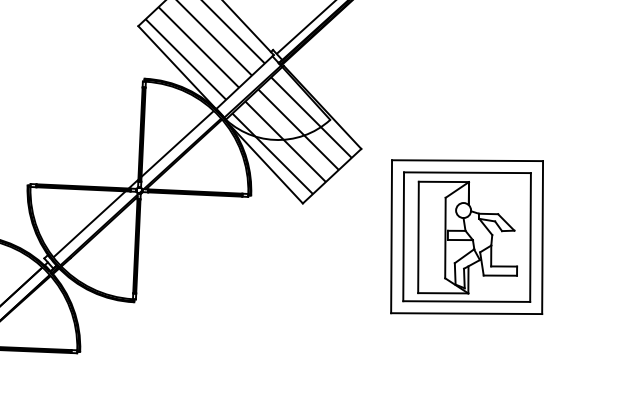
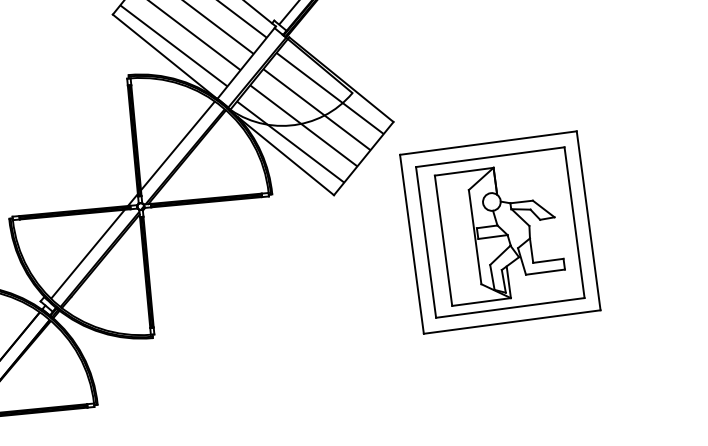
part: (466, 236) -> (499, 231), moved

